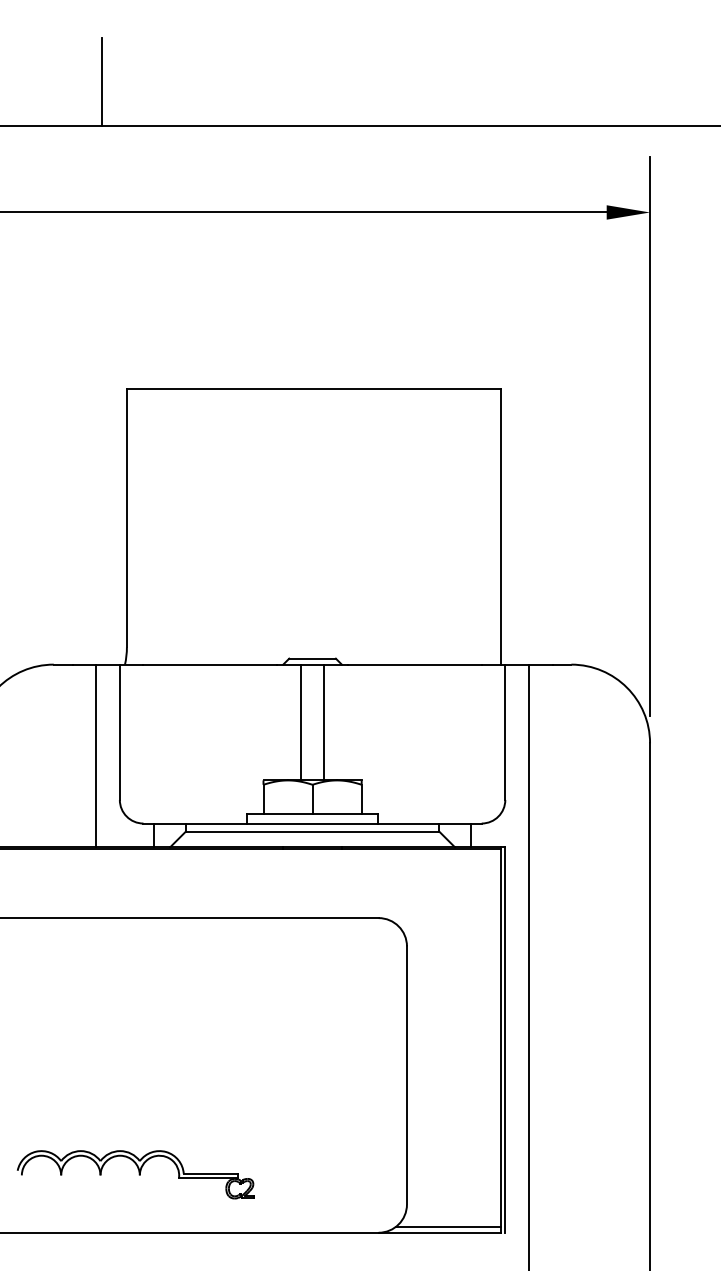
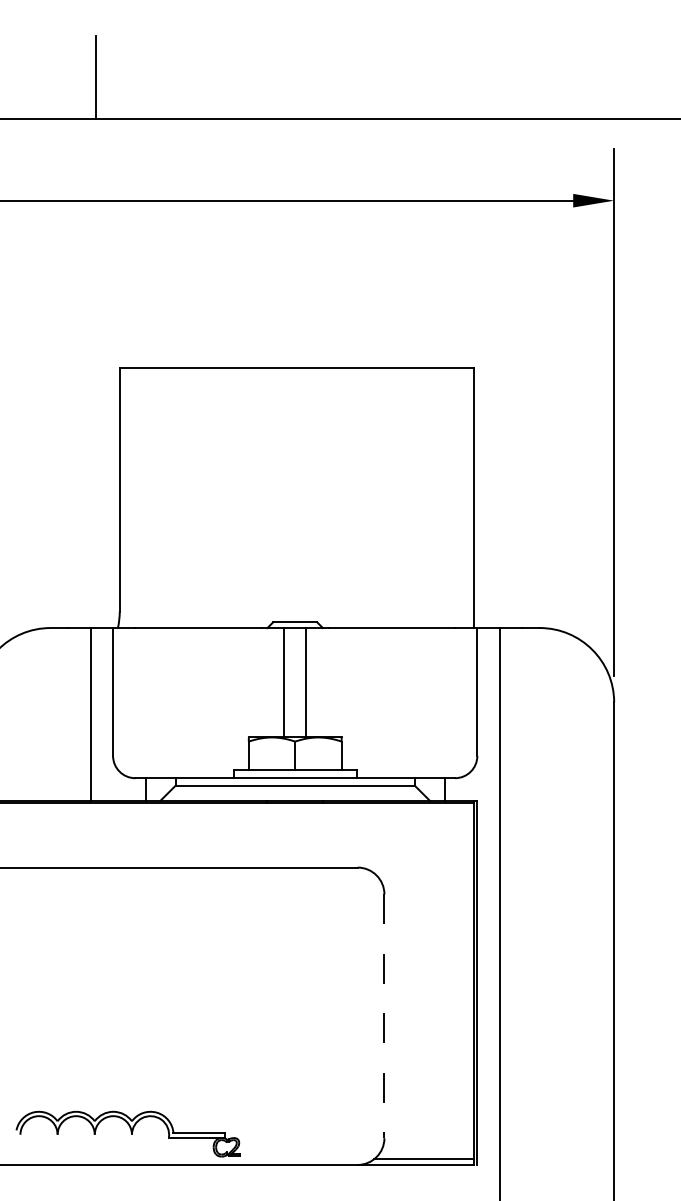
line: (407, 1075) -> (384, 1016), solid -> dashed
part: (135, 1174) -> (127, 1133), moved

